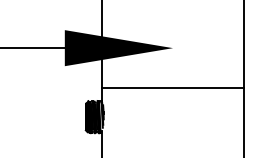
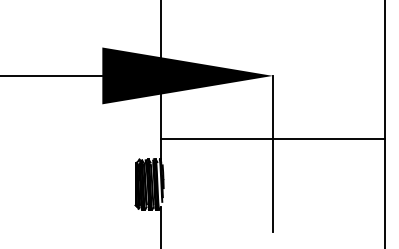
line: (173, 97) -> (273, 153), added

